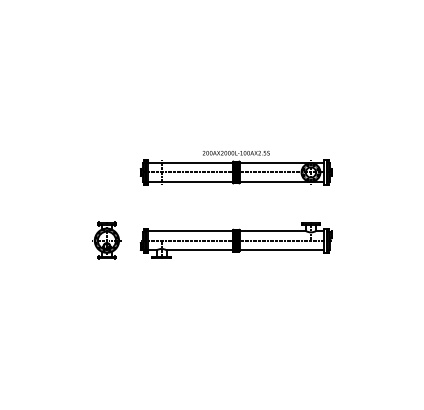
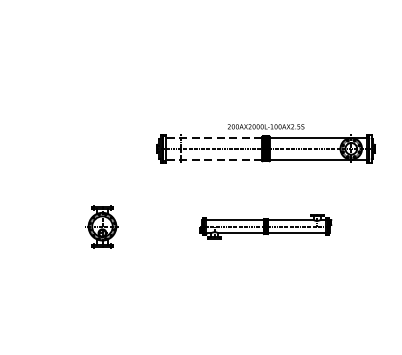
line: (190, 162) -> (213, 137), solid -> dashed
line: (190, 182) -> (213, 160), solid -> dashed
part: (106, 240) -> (102, 226), moved
part: (235, 240) -> (265, 226), size x0.6

